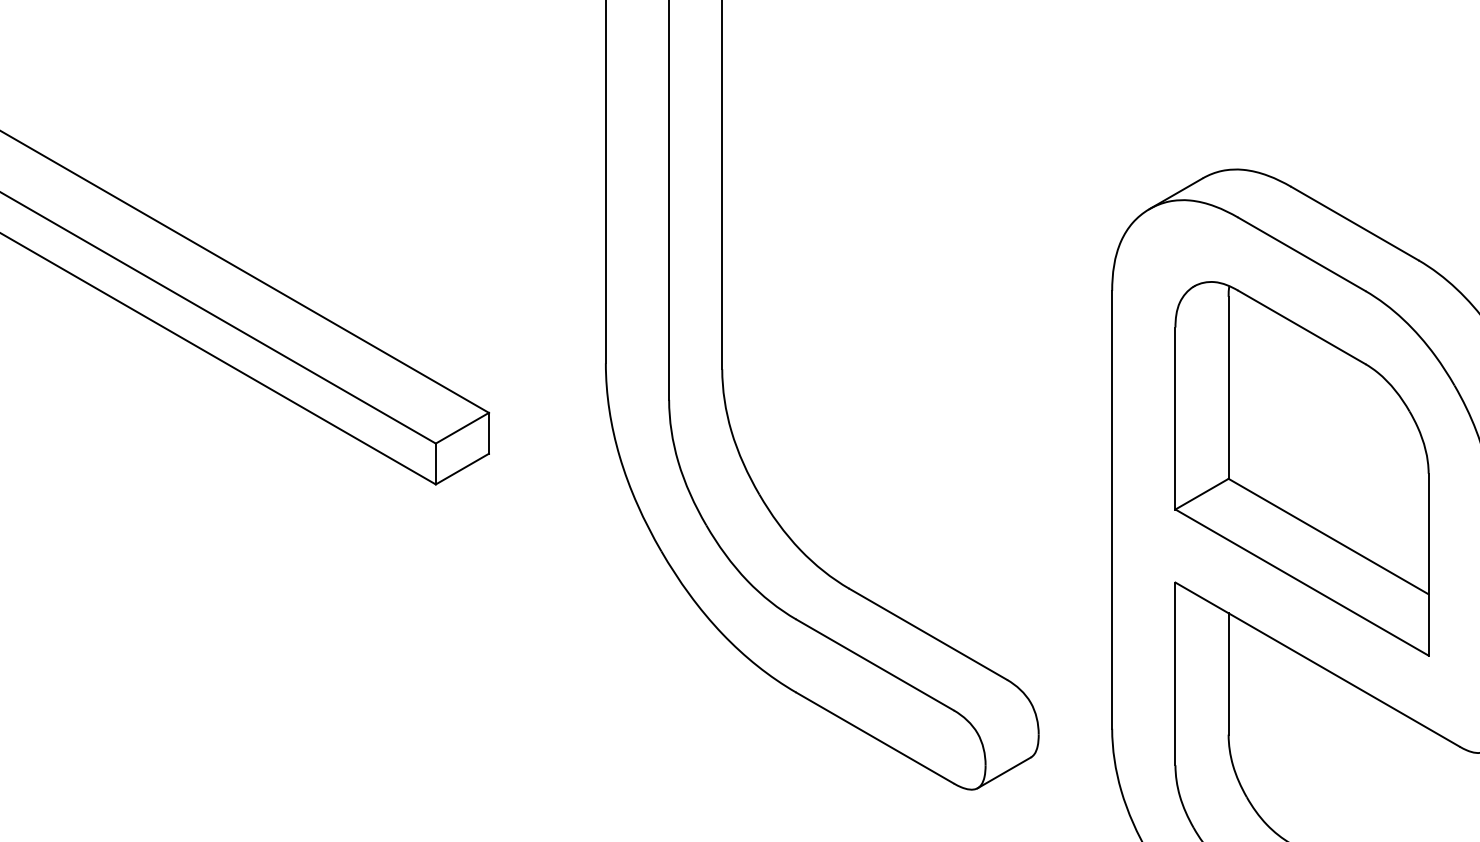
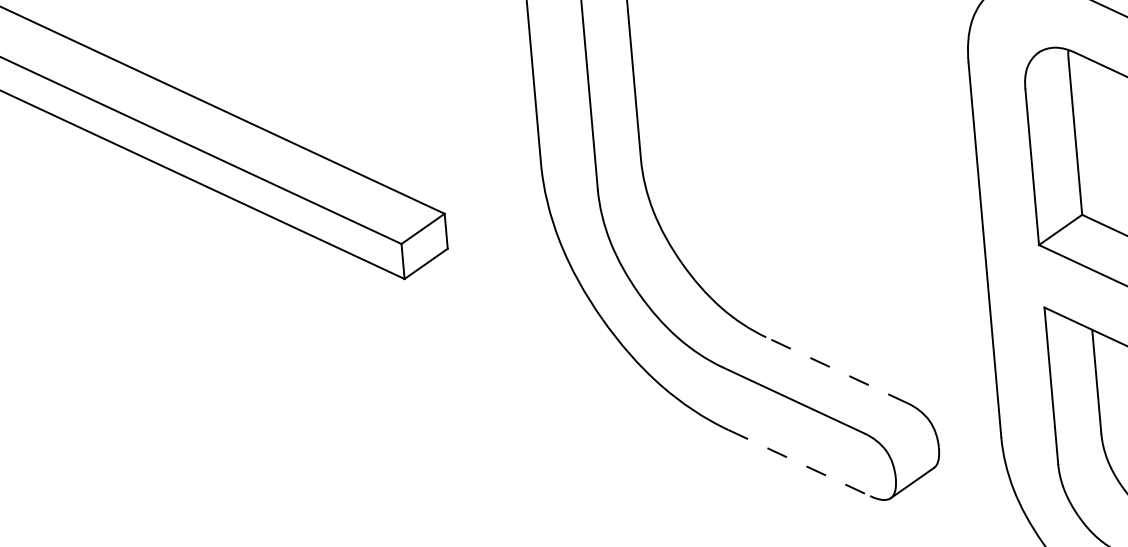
line: (928, 634) -> (837, 370), solid -> dashed
line: (875, 738) -> (799, 463), solid -> dashed

